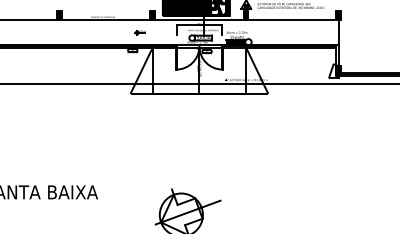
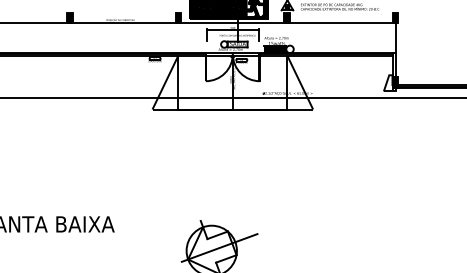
part: (139, 32) -> (163, 38), removed

